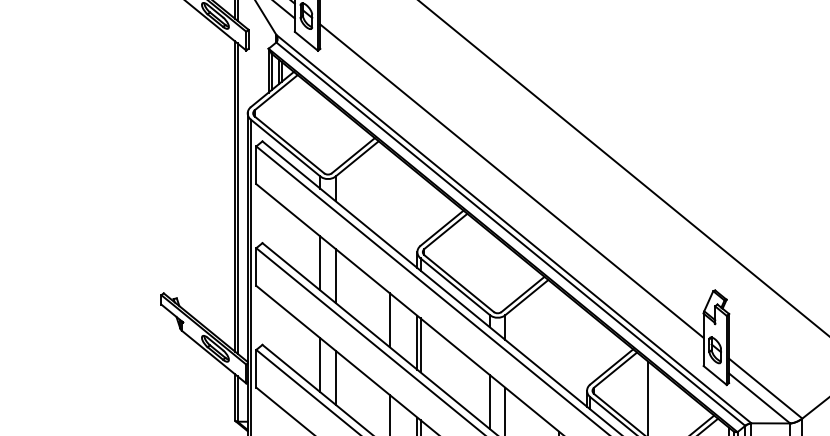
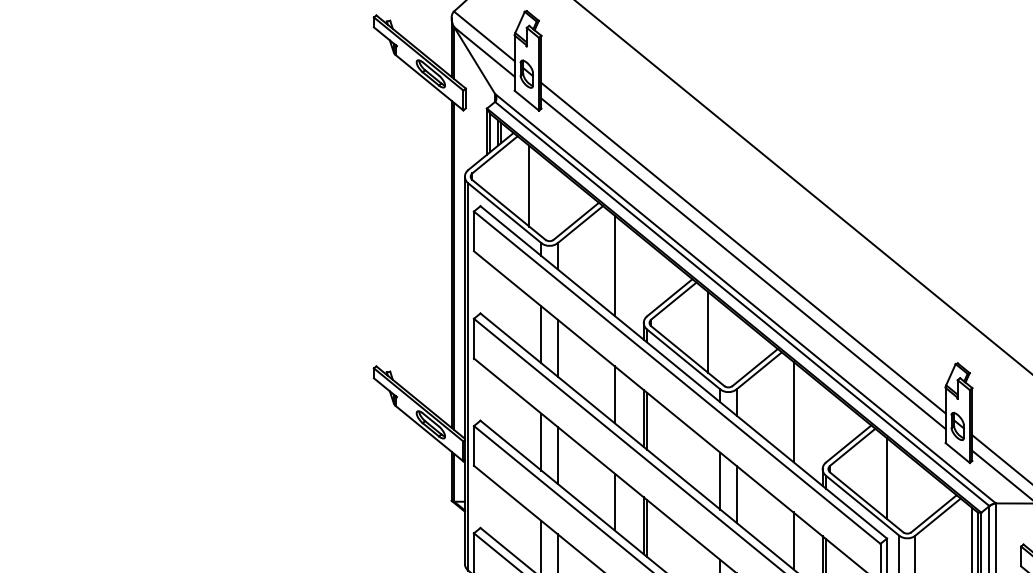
line: (308, 121) -> (529, 185), added
line: (511, 195) -> (743, 263), added
line: (389, 197) -> (614, 265), added
line: (478, 261) -> (708, 332), added
line: (559, 336) -> (793, 411), added

